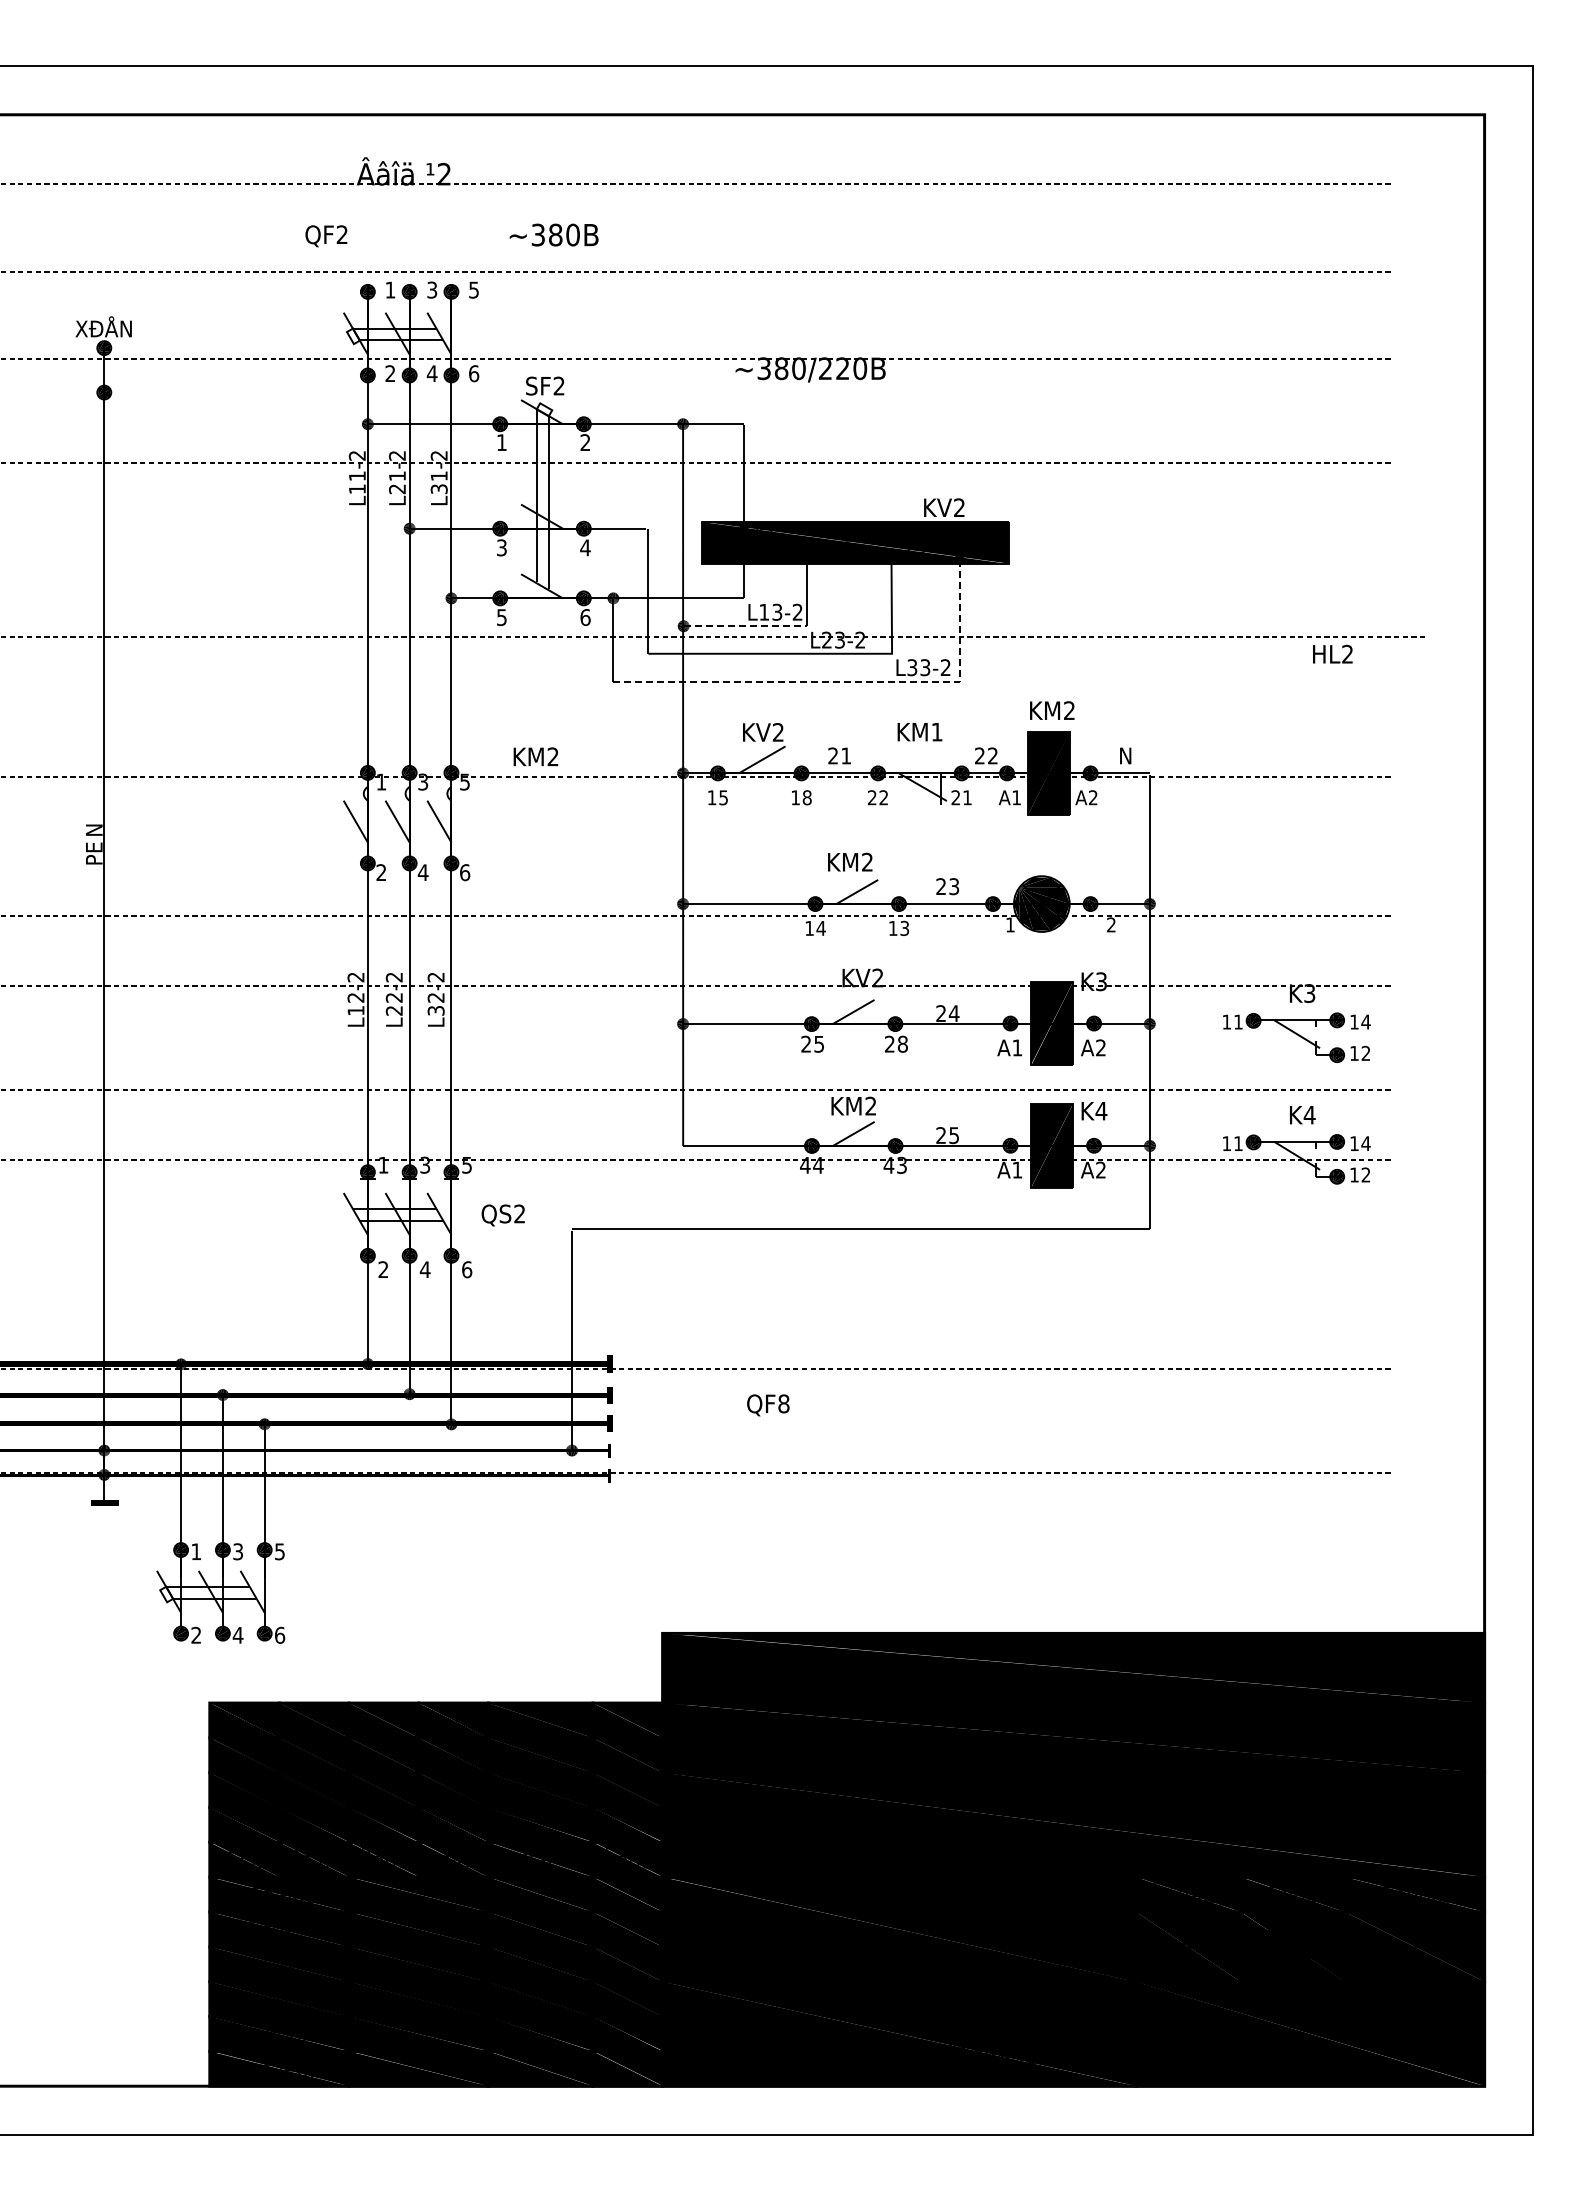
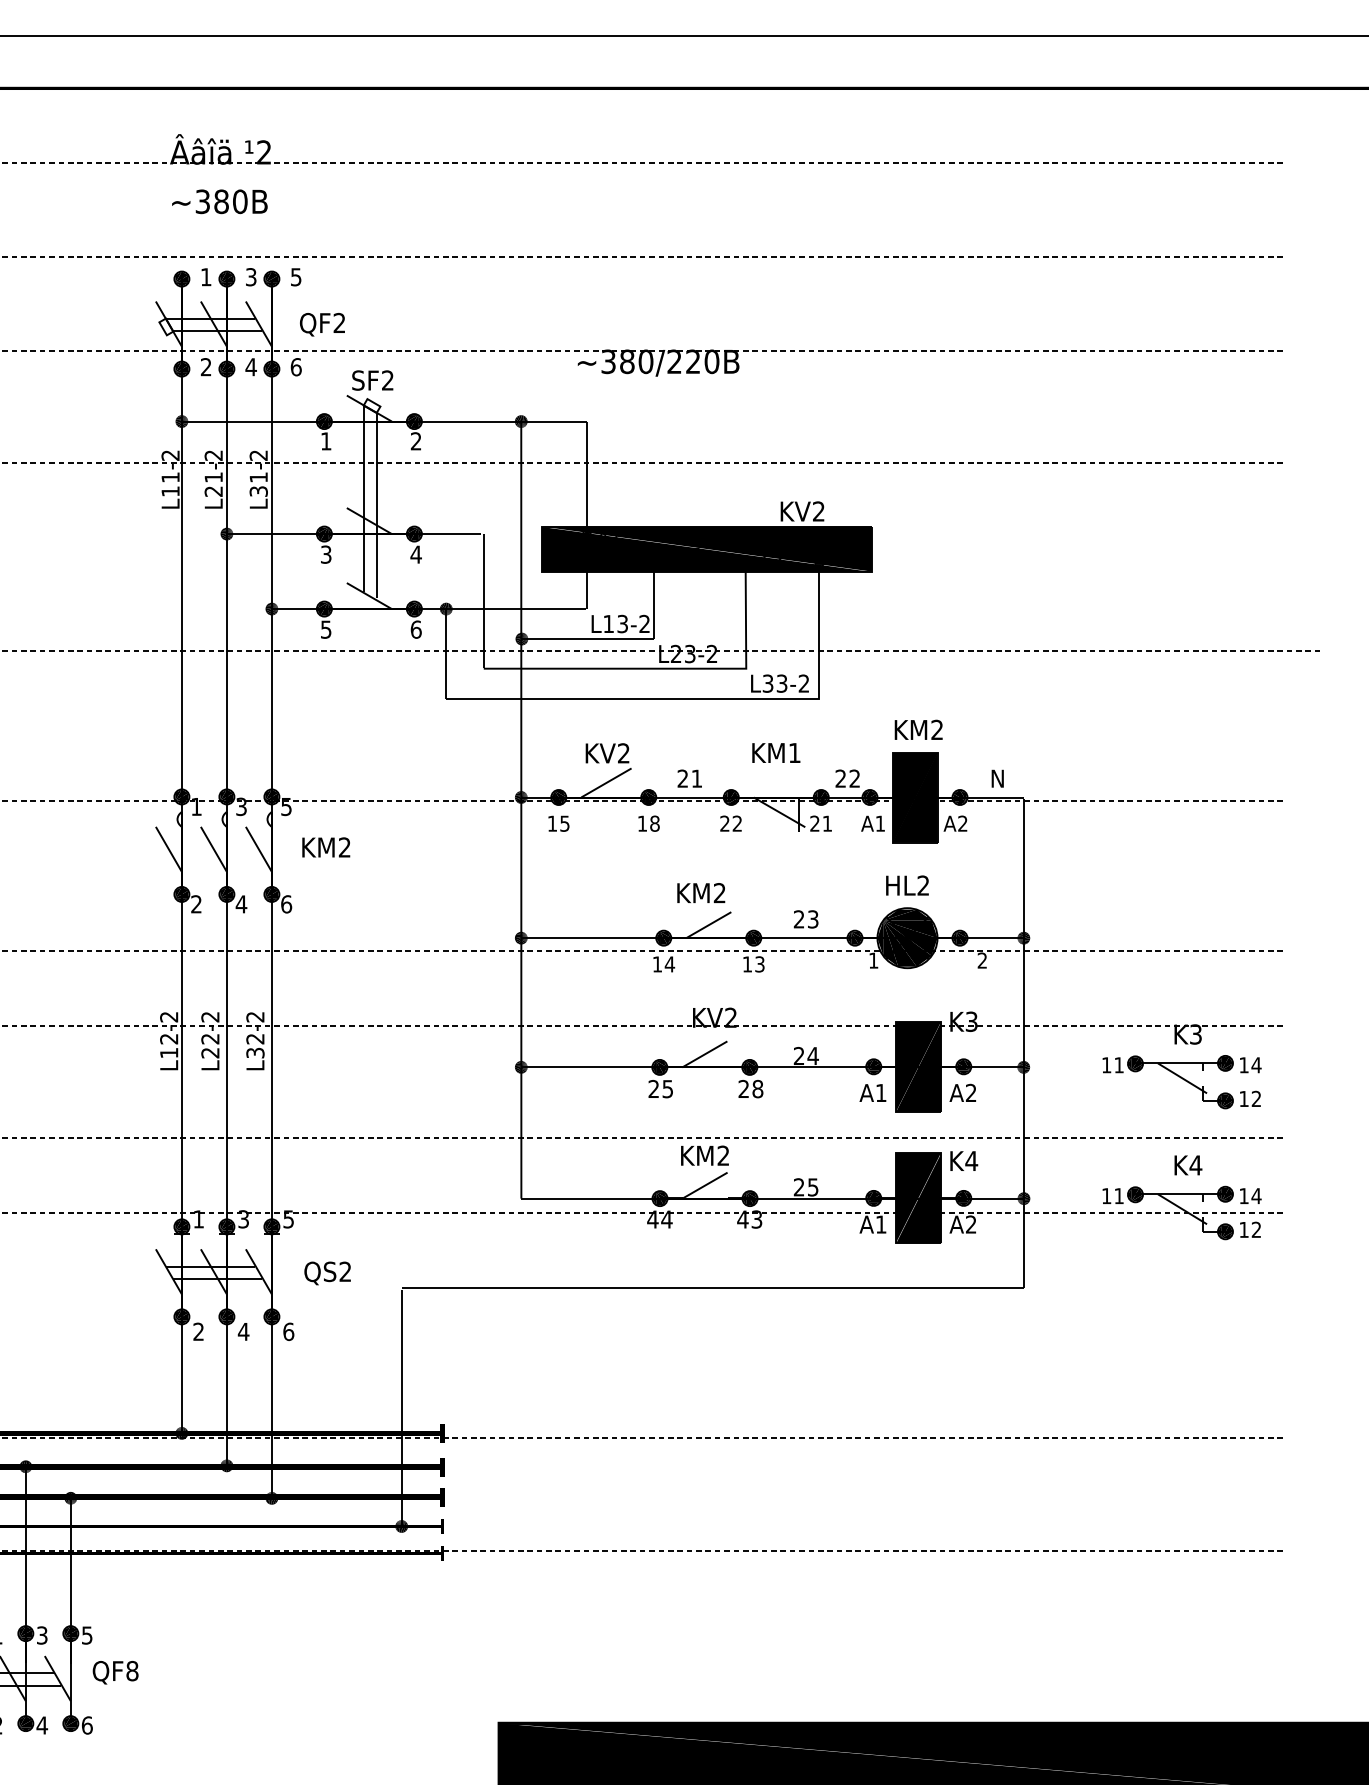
text: (553, 234) -> (219, 201), moved
text: (326, 236) -> (322, 324), moved
line: (745, 626) -> (588, 639), dashed -> solid
text: (1332, 653) -> (907, 884), moved
line: (850, 681) -> (701, 698), dashed -> solid
text: (535, 756) -> (325, 847), moved
text: (768, 1405) -> (115, 1672), moved

